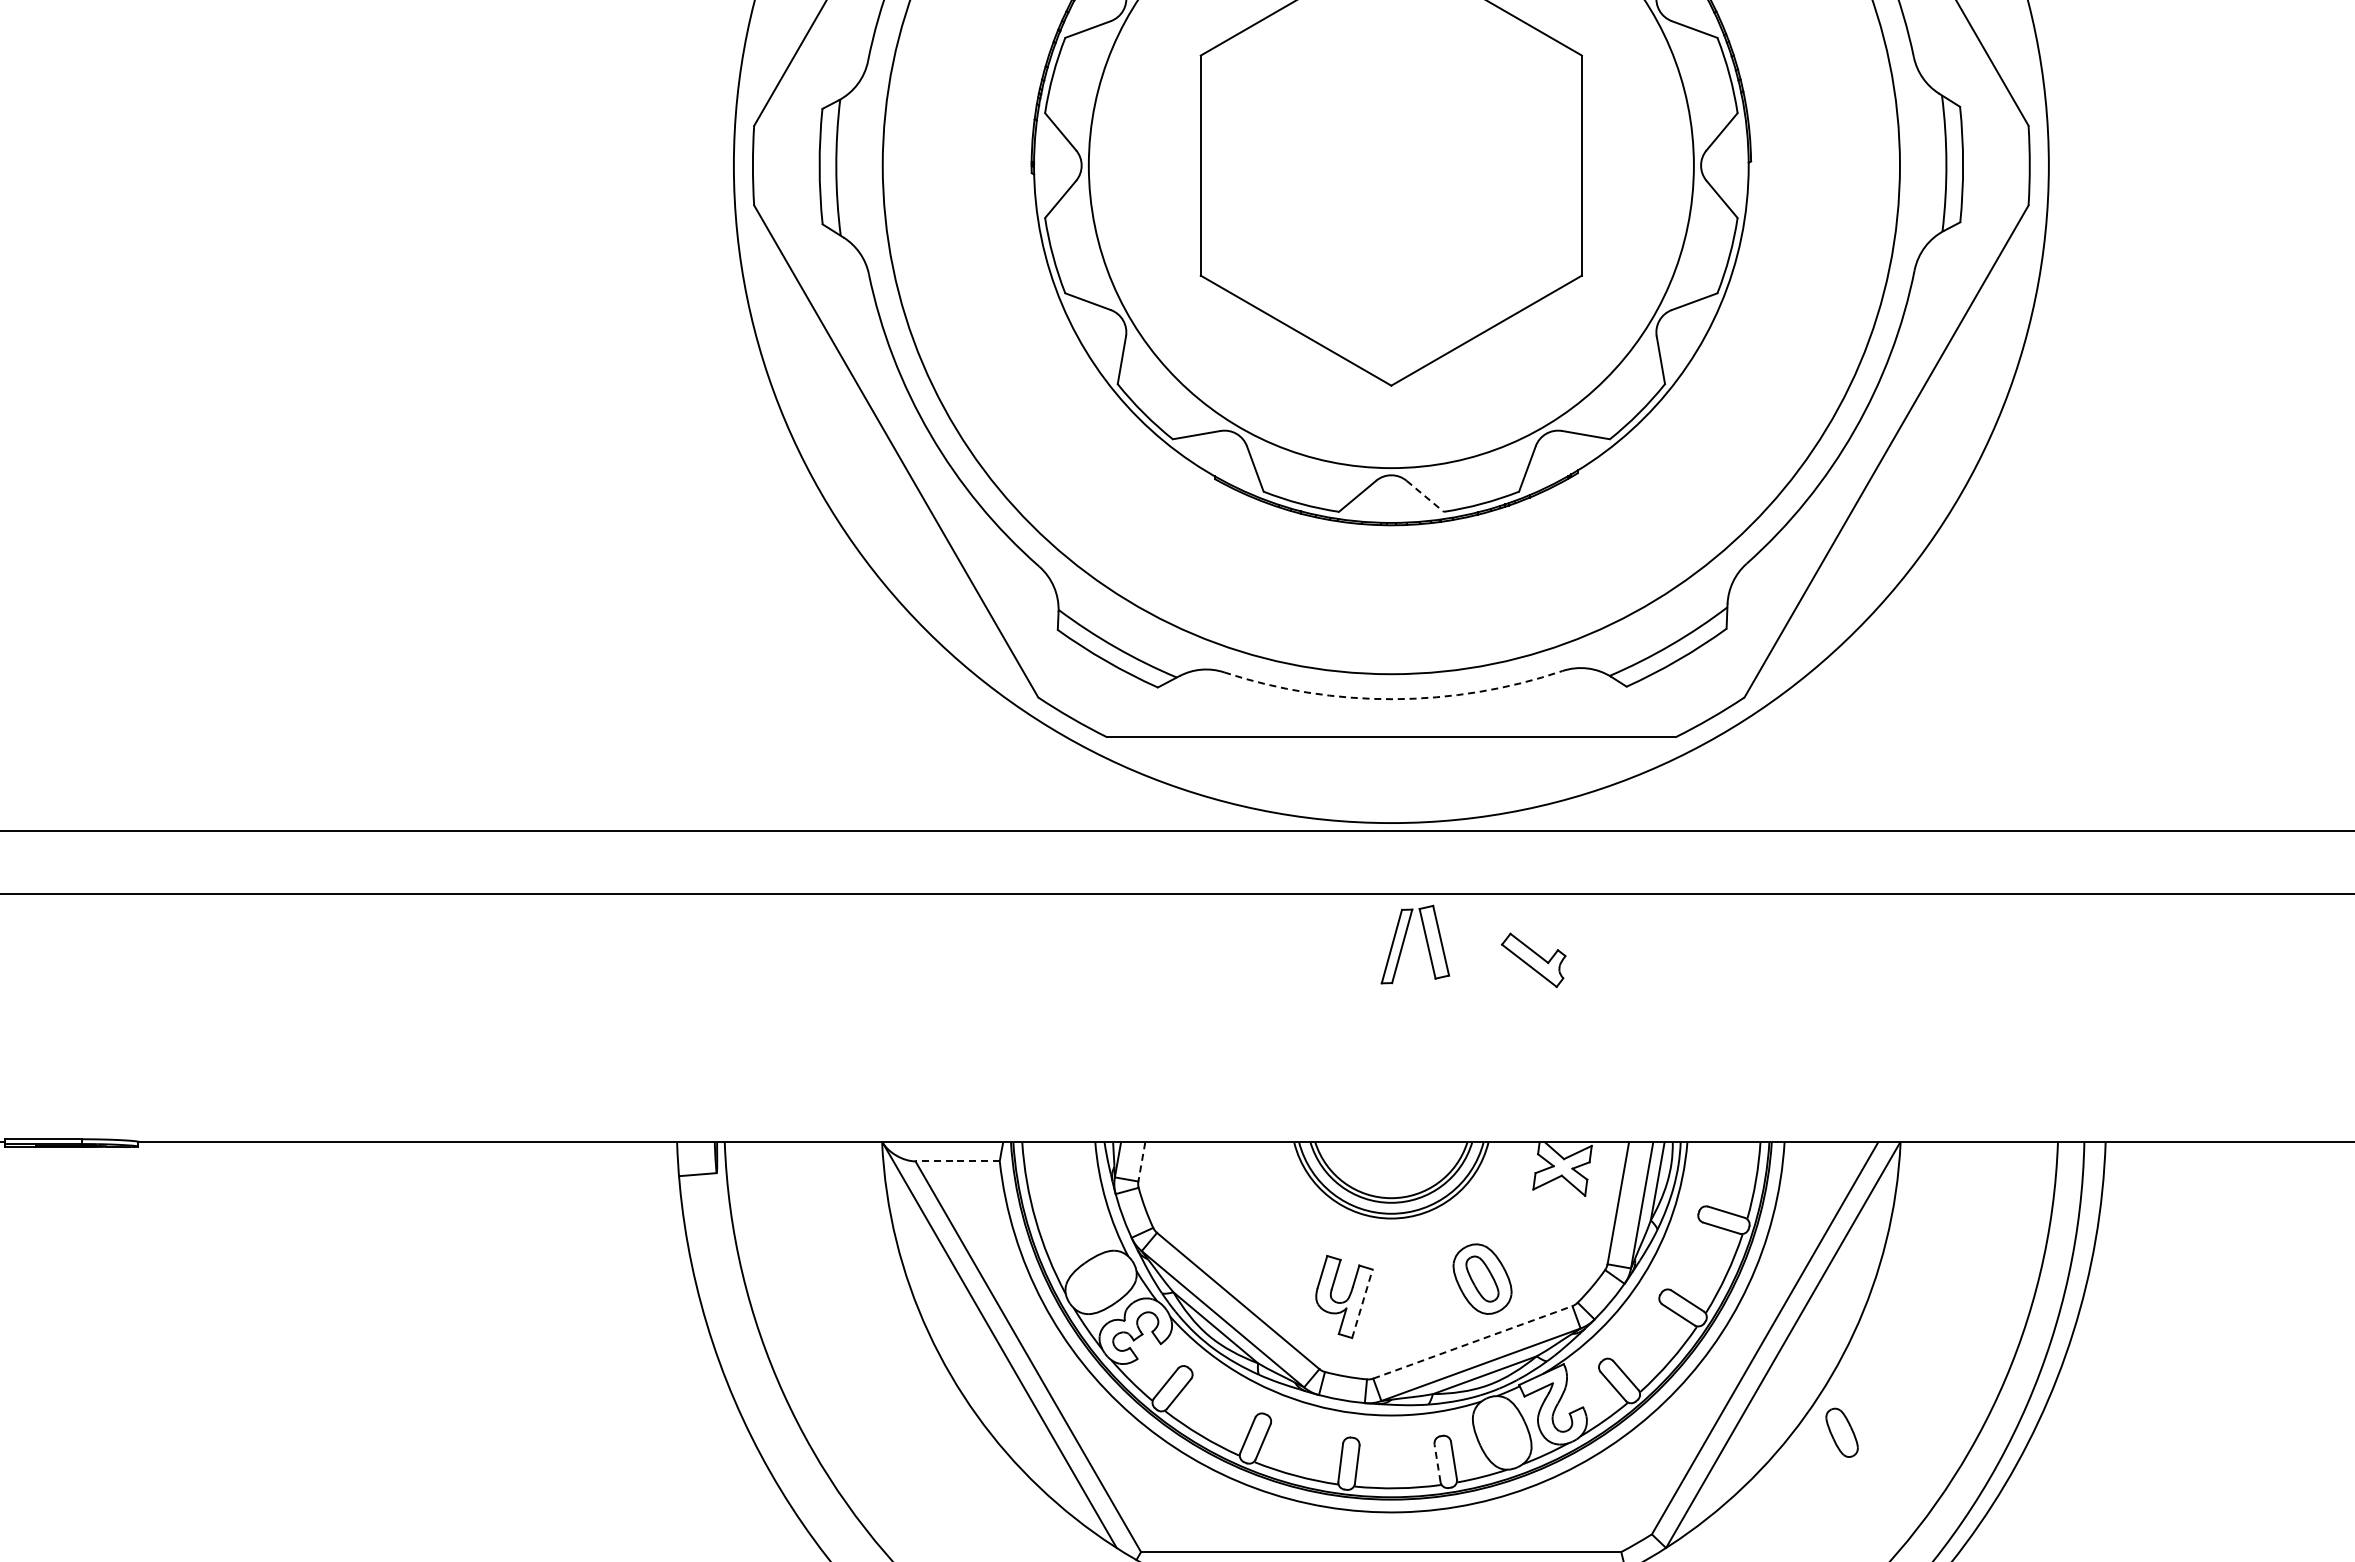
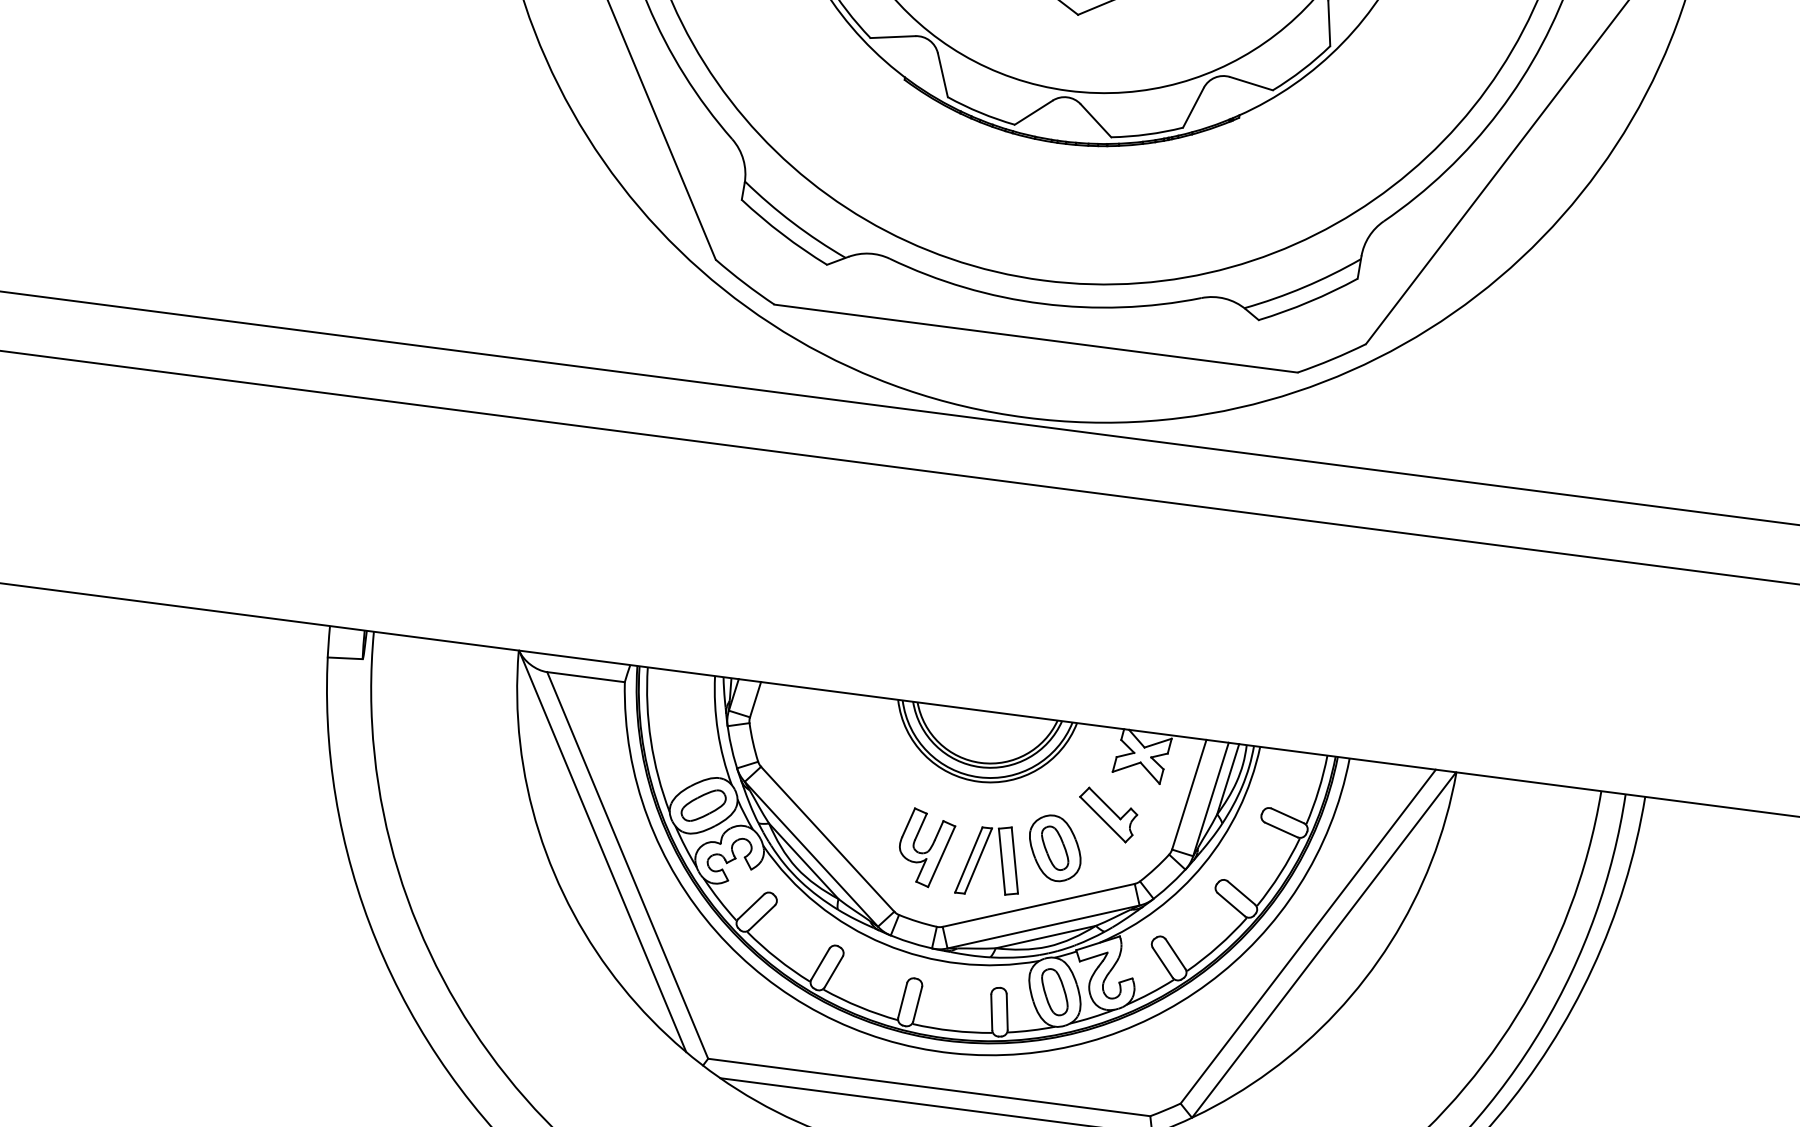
line: (1425, 496) -> (1096, 120), dashed -> solid
arc: (1393, 699) -> (1042, 304), dashed -> solid
part: (1426, 944) -> (1000, 862), moved
part: (1533, 959) -> (1107, 814), moved
line: (957, 1161) -> (585, 677), dashed -> solid
line: (1141, 1161) -> (755, 699), dashed -> solid
part: (1100, 1282) -> (703, 805), added
line: (1362, 1303) -> (941, 856), dashed -> solid
line: (1472, 1342) -> (1038, 905), dashed -> solid
part: (1841, 1432) -> (1054, 991), moved
line: (1437, 1462) -> (991, 1011), dashed -> solid

